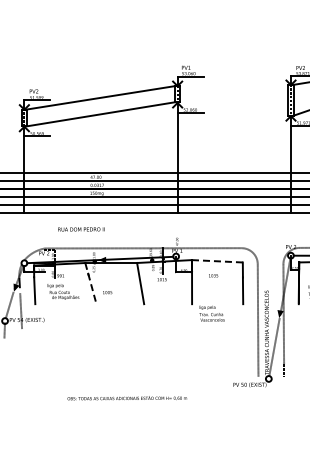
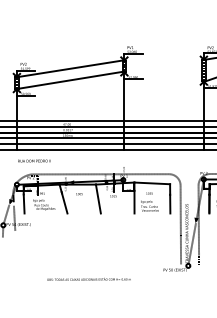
text: (81, 229) -> (34, 161), moved
line: (217, 261) -> (152, 183), dashed -> solid
line: (91, 284) -> (63, 199), dashed -> solid
text: (107, 292) -> (79, 194), moved
text: (211, 313) -> (149, 205), moved

